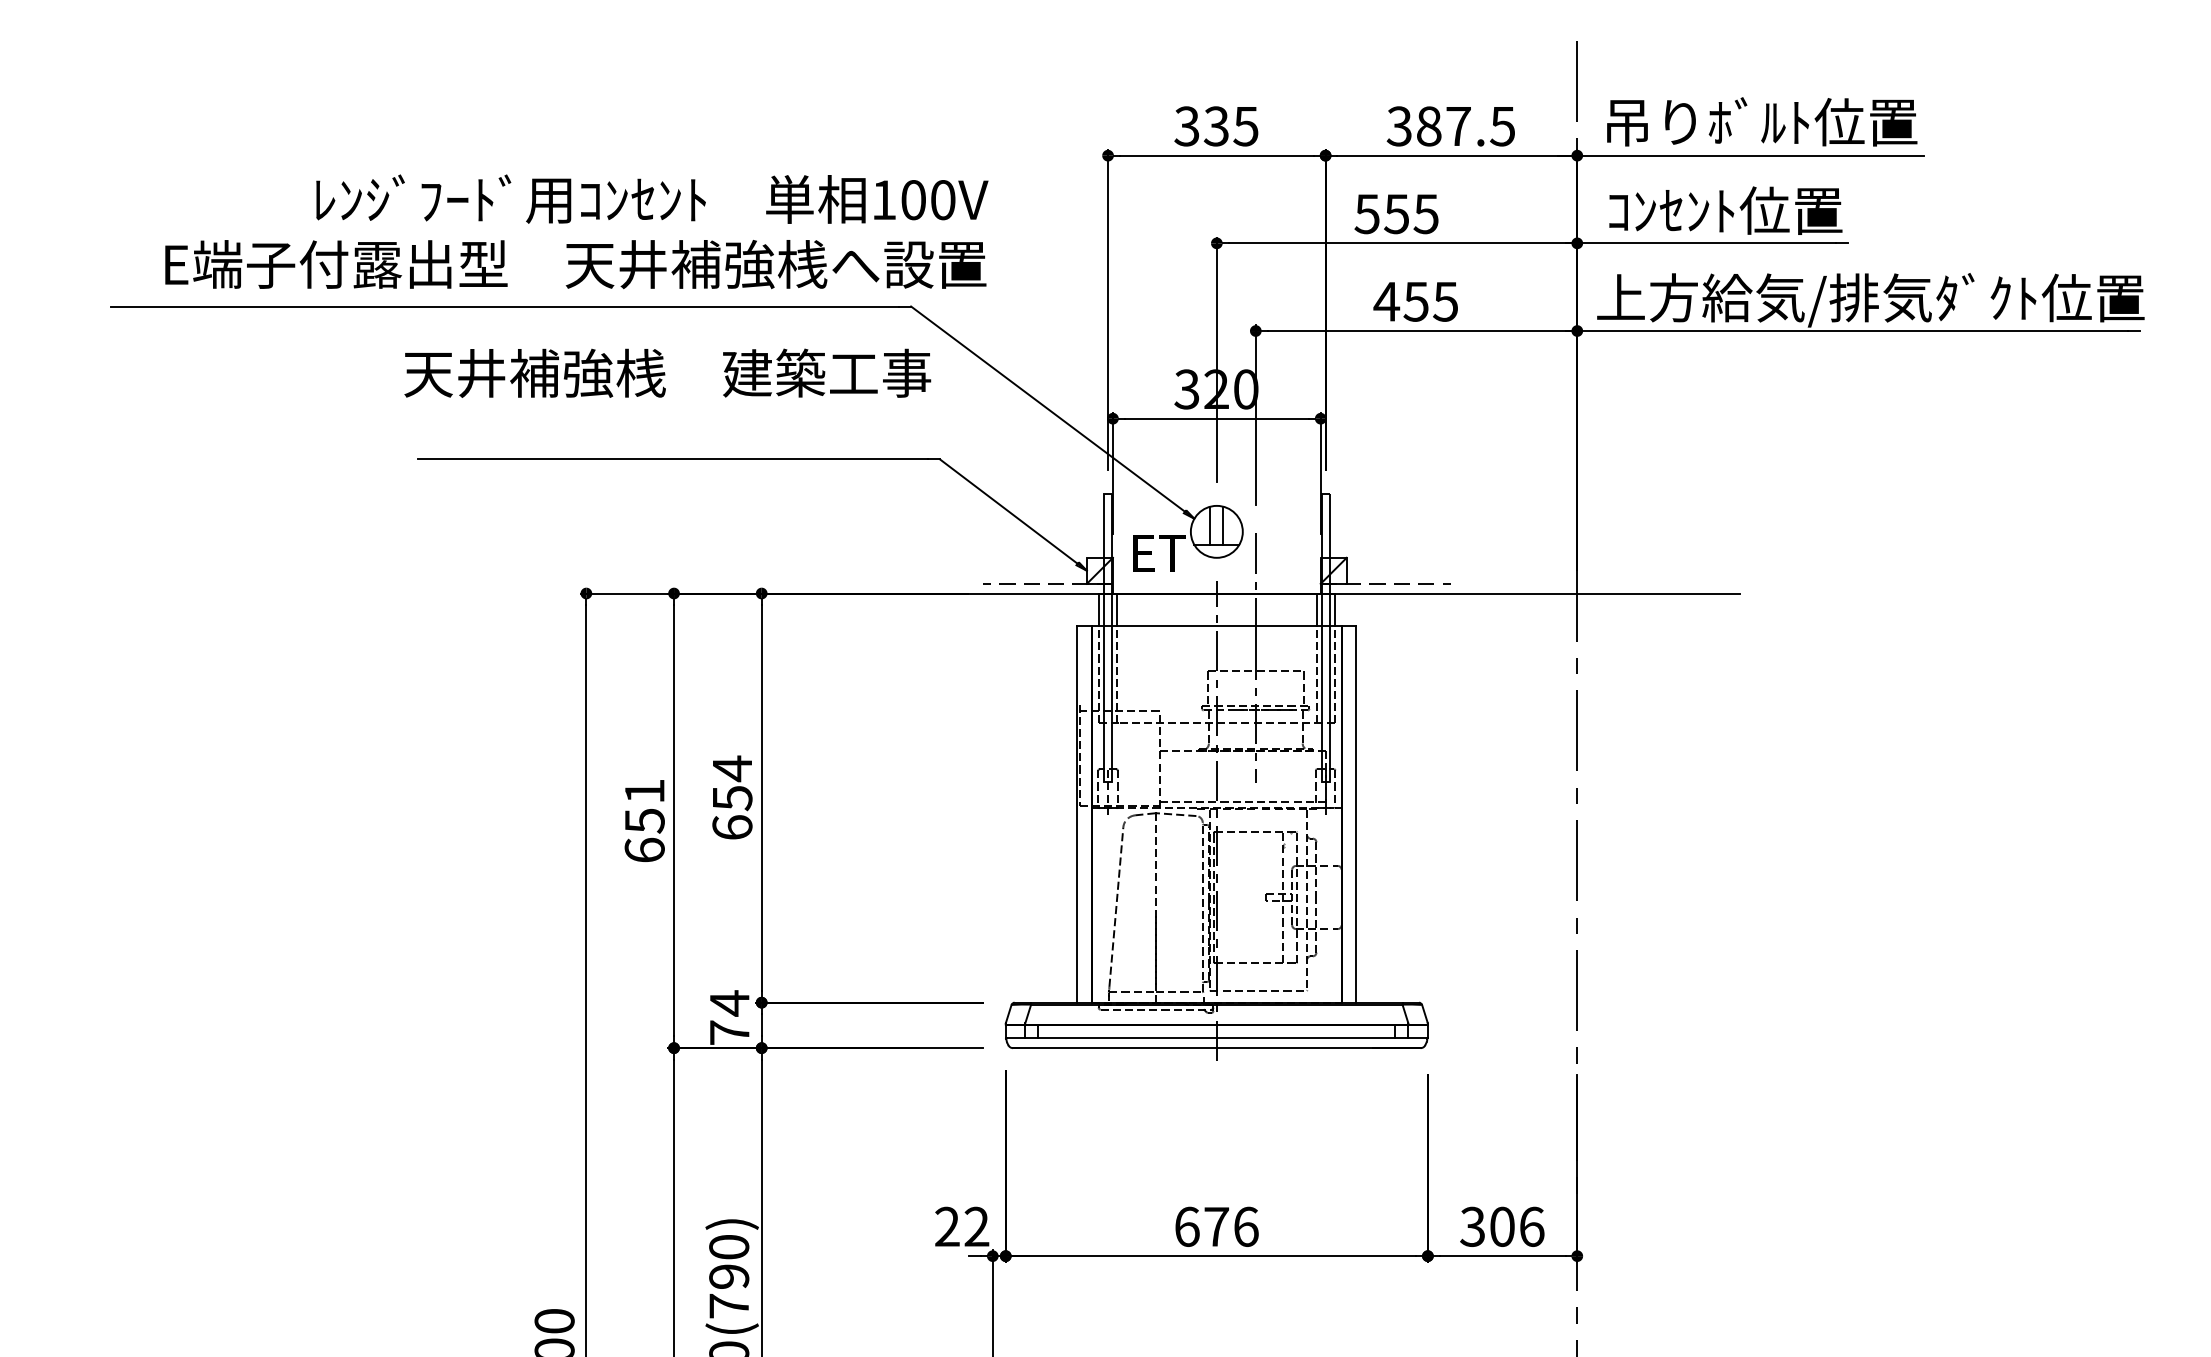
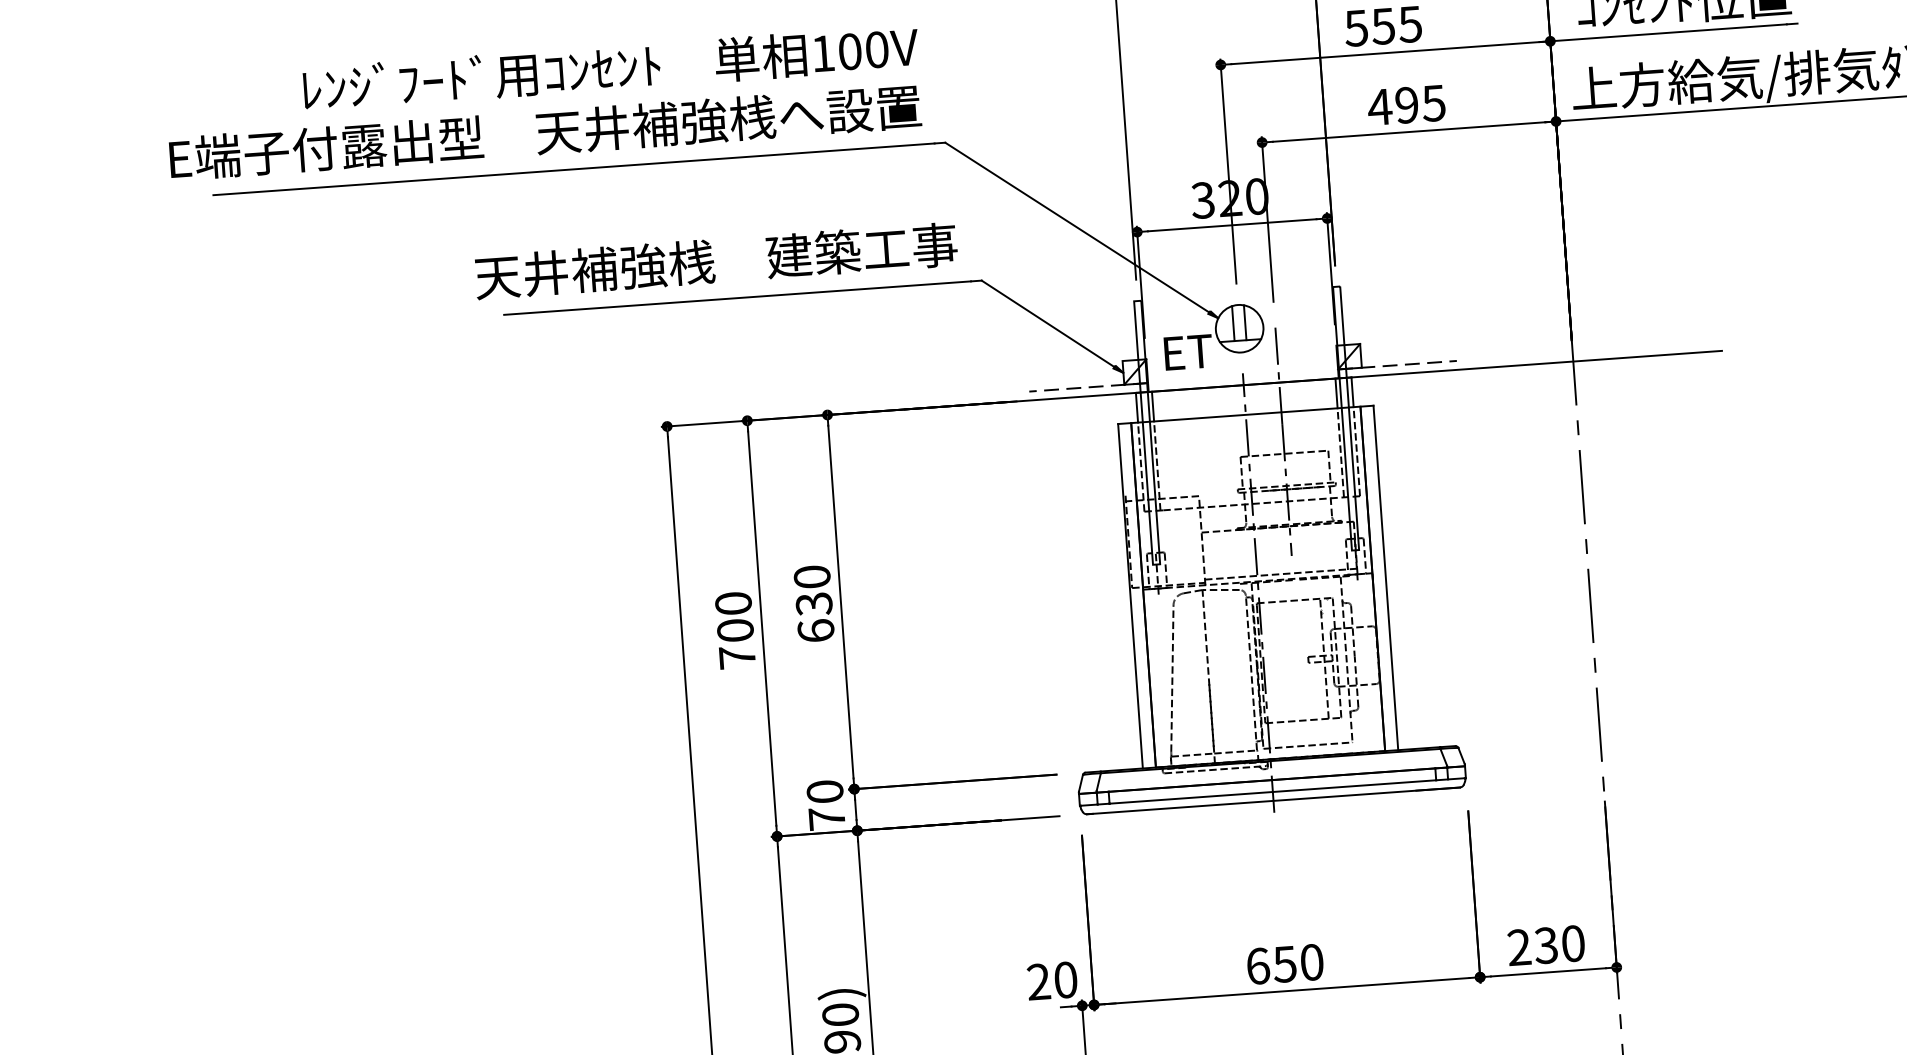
text: (576, 231) -> (543, 102), moved
text: (1415, 301) -> (1406, 105), 455 -> 495
text: (667, 372) -> (716, 260), moved
text: (732, 782) -> (813, 589), 654 -> 630
text: (644, 820) -> (735, 630), 651 -> 700
text: (729, 1003) -> (824, 792), 74 -> 70
text: (976, 1226) -> (1065, 979), 22 -> 20
text: (1230, 1226) -> (1297, 963), 676 -> 650
text: (1502, 1226) -> (1546, 945), 306 -> 230

